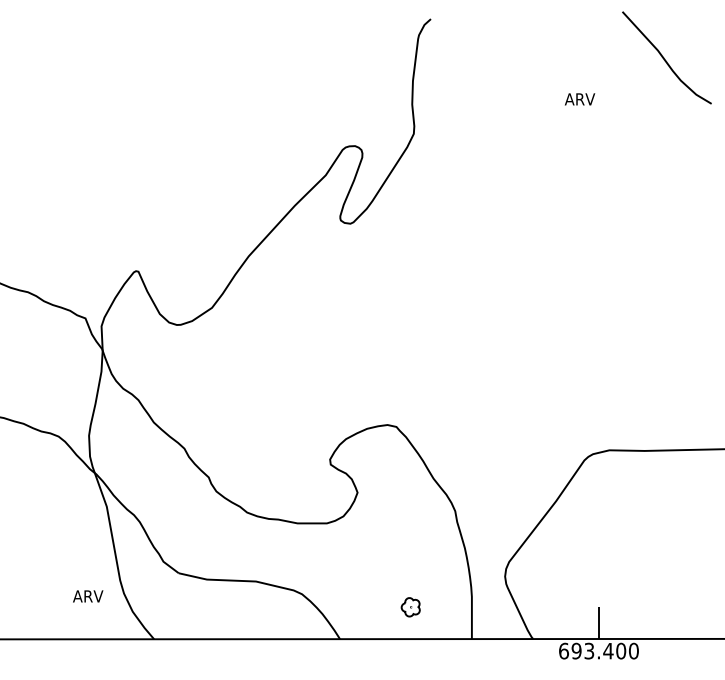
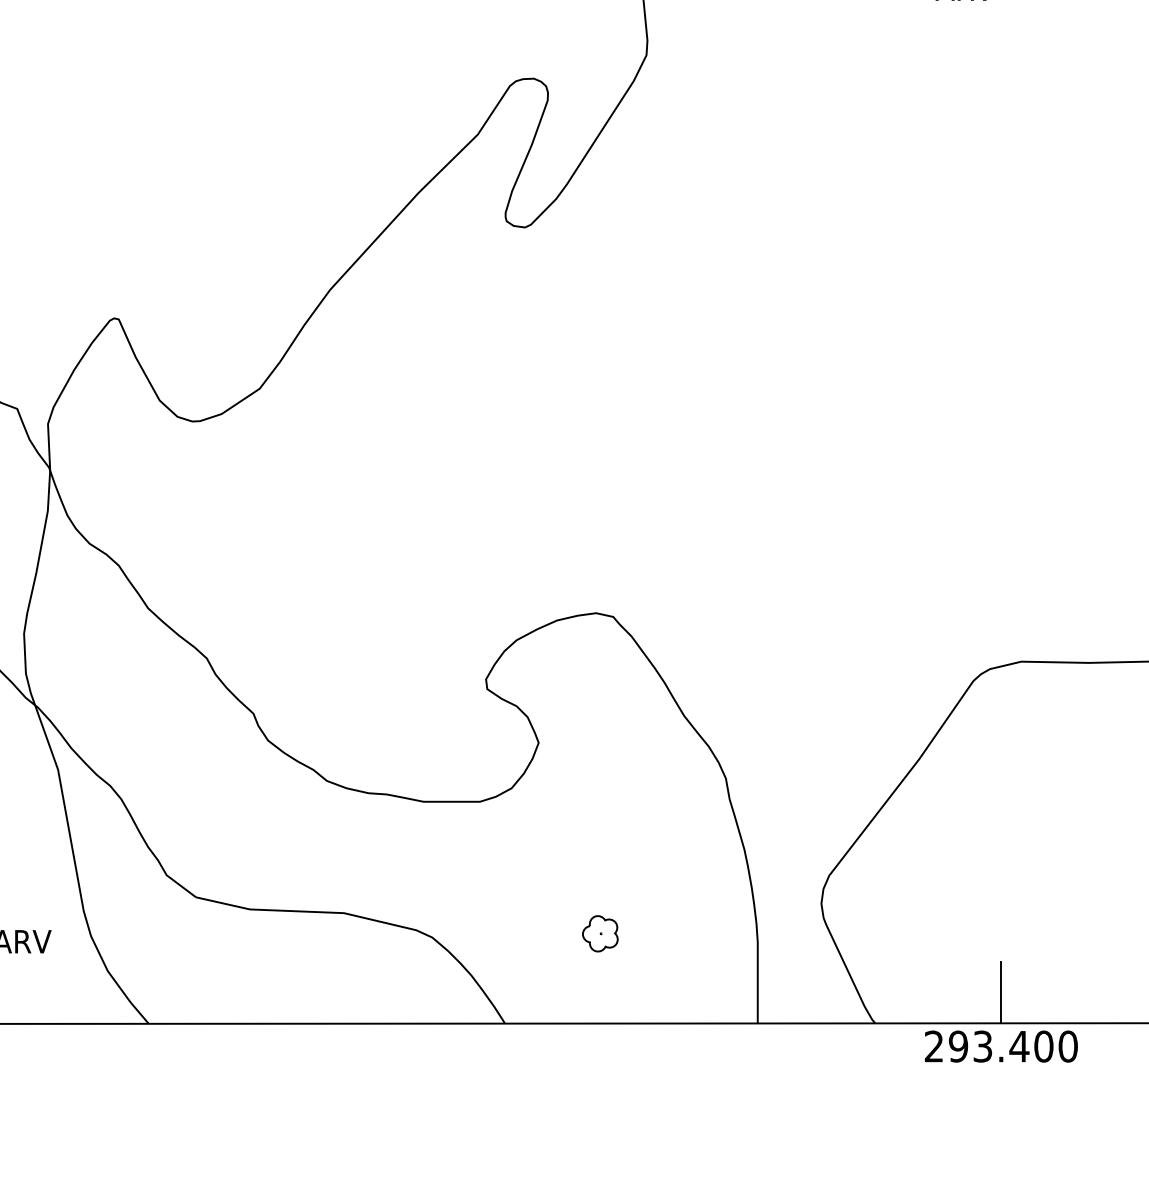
part: (410, 607) -> (599, 934), moved
text: (563, 650) -> (933, 1045), 693.400 -> 293.400

